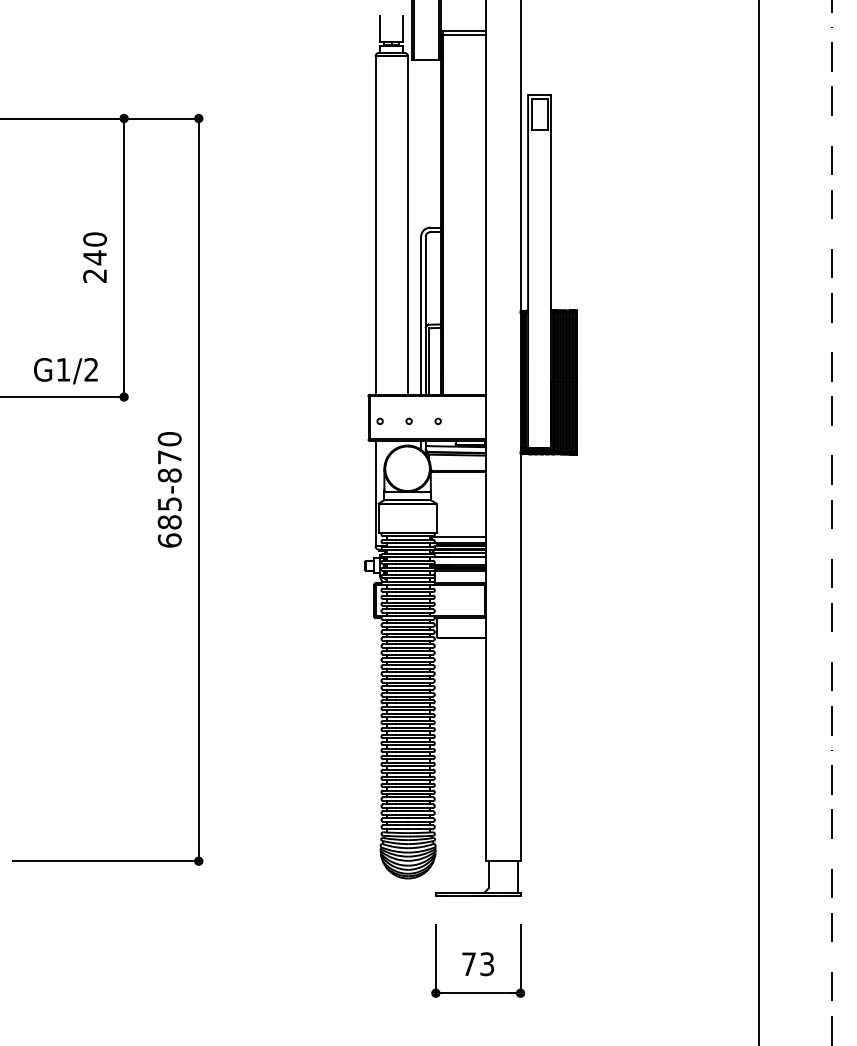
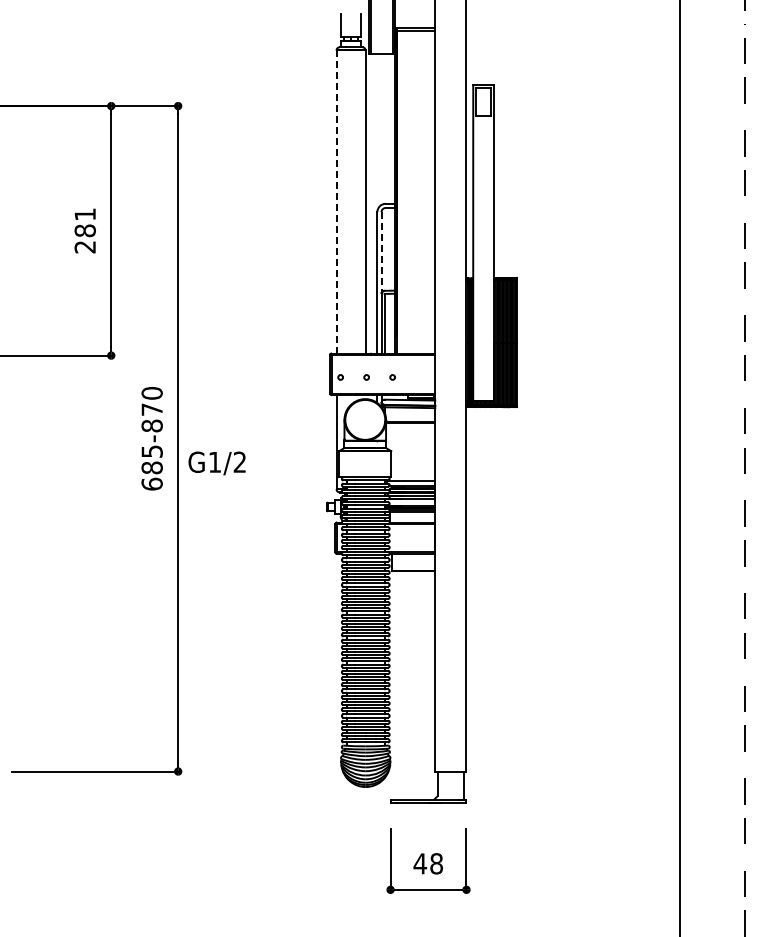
line: (375, 226) -> (336, 202), solid -> dashed
text: (94, 248) -> (84, 222), 240 -> 281
line: (425, 283) -> (381, 253), solid -> dashed
text: (65, 371) -> (216, 463), moved
text: (478, 963) -> (428, 863), 73 -> 48

